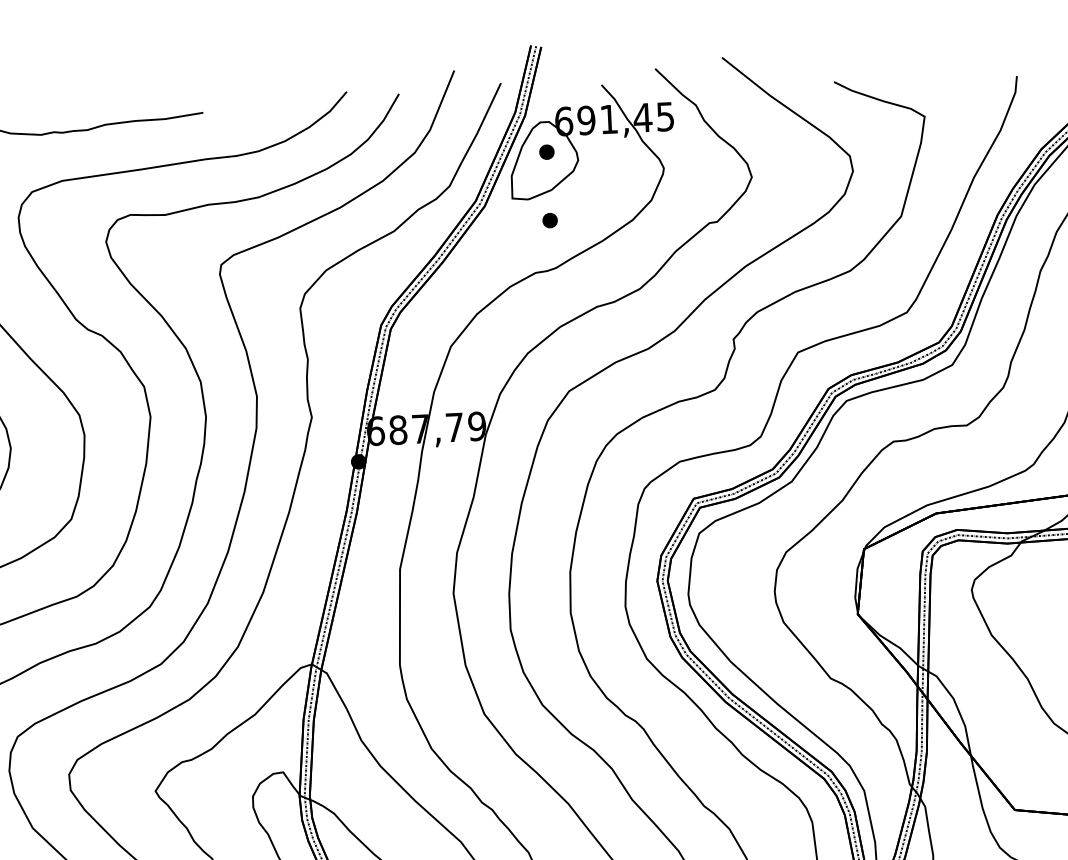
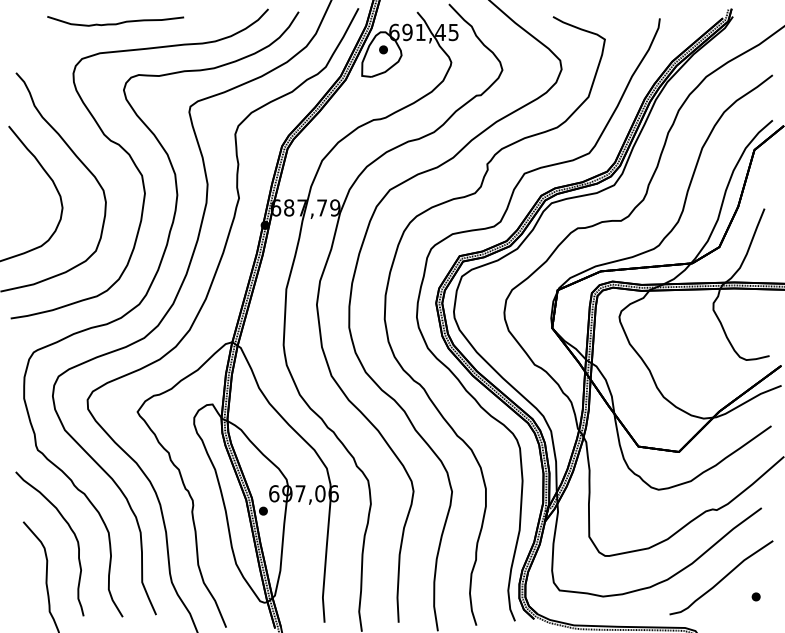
part: (550, 219) -> (383, 89), removed

